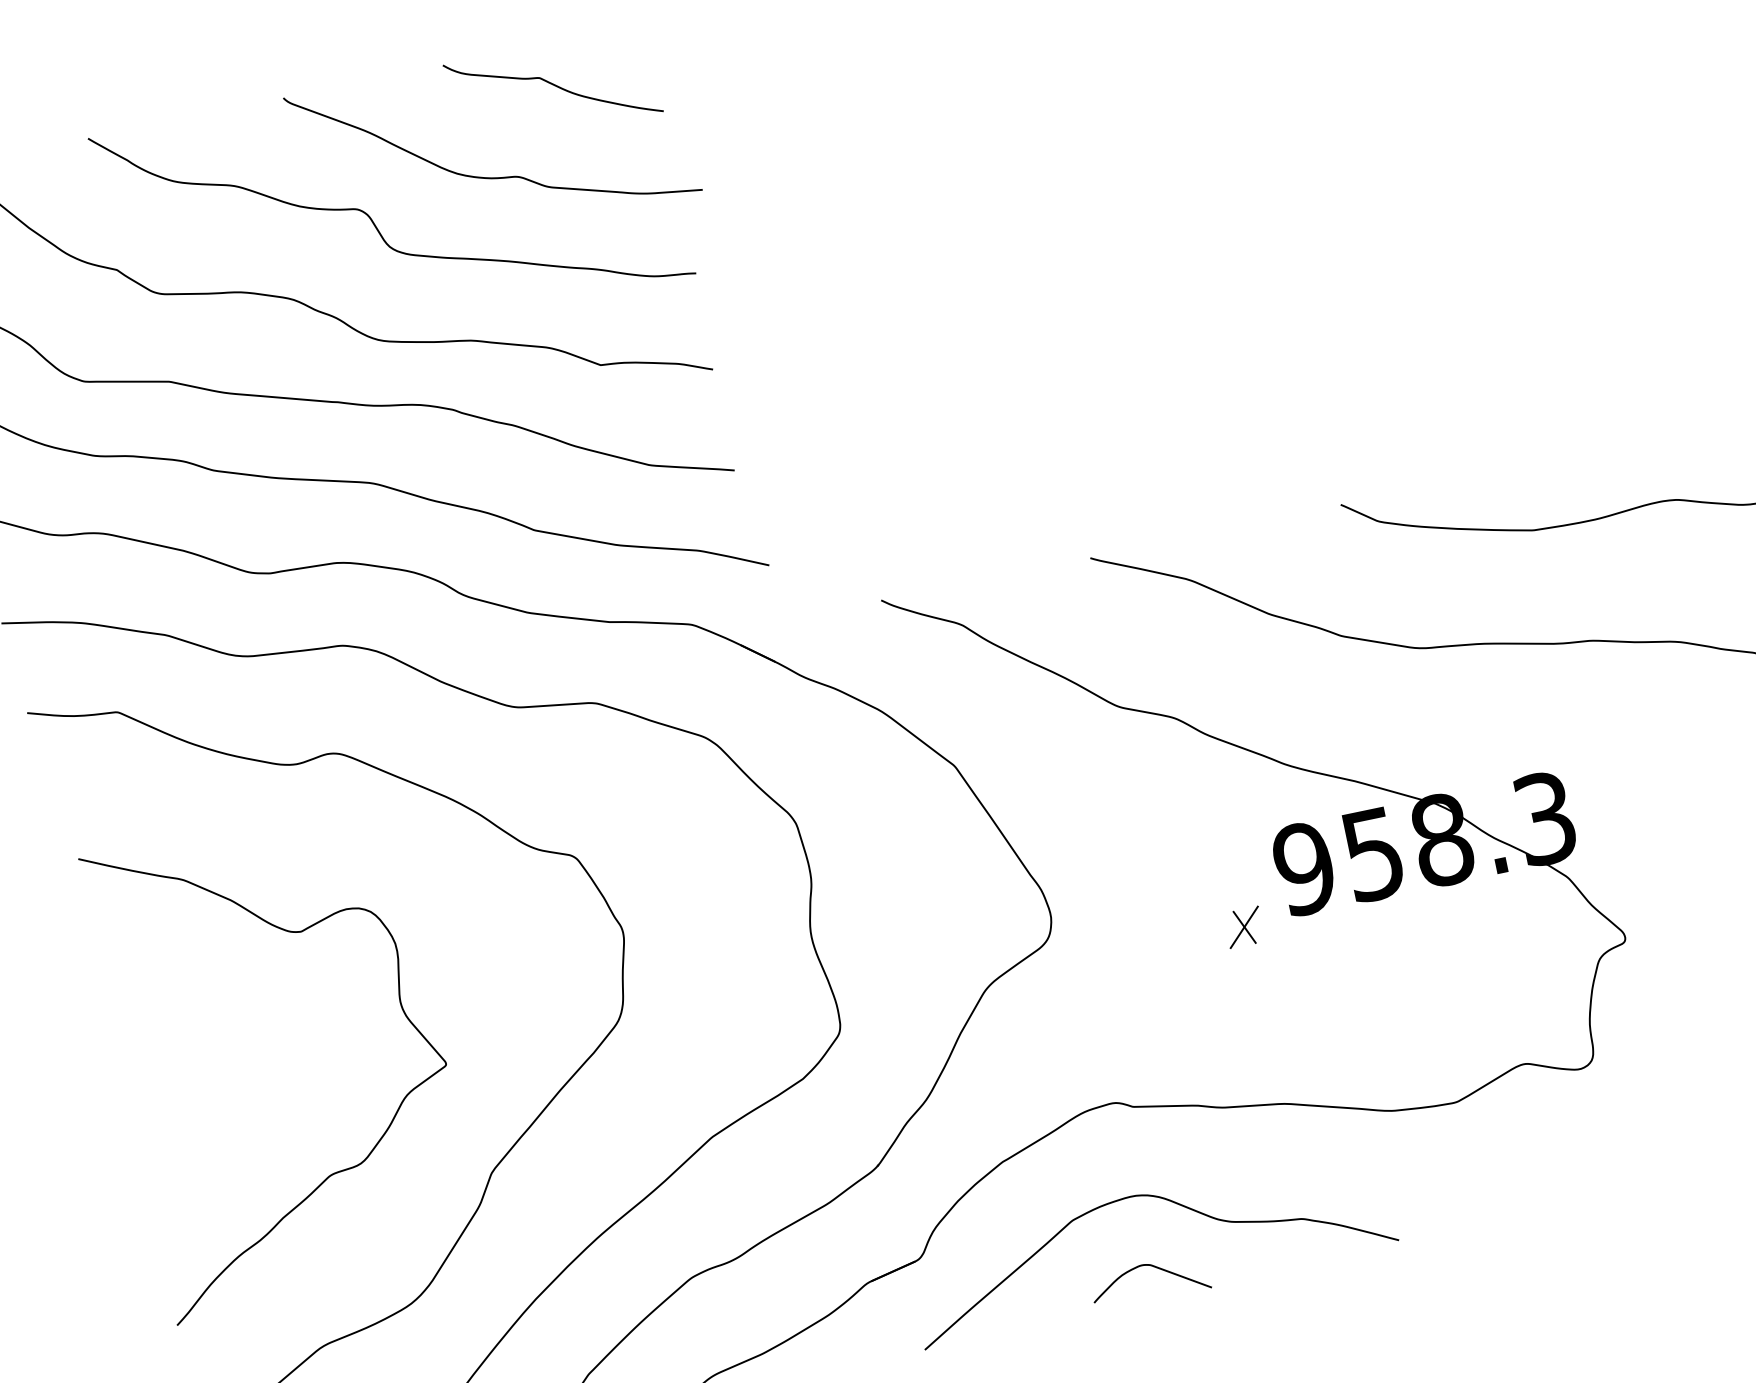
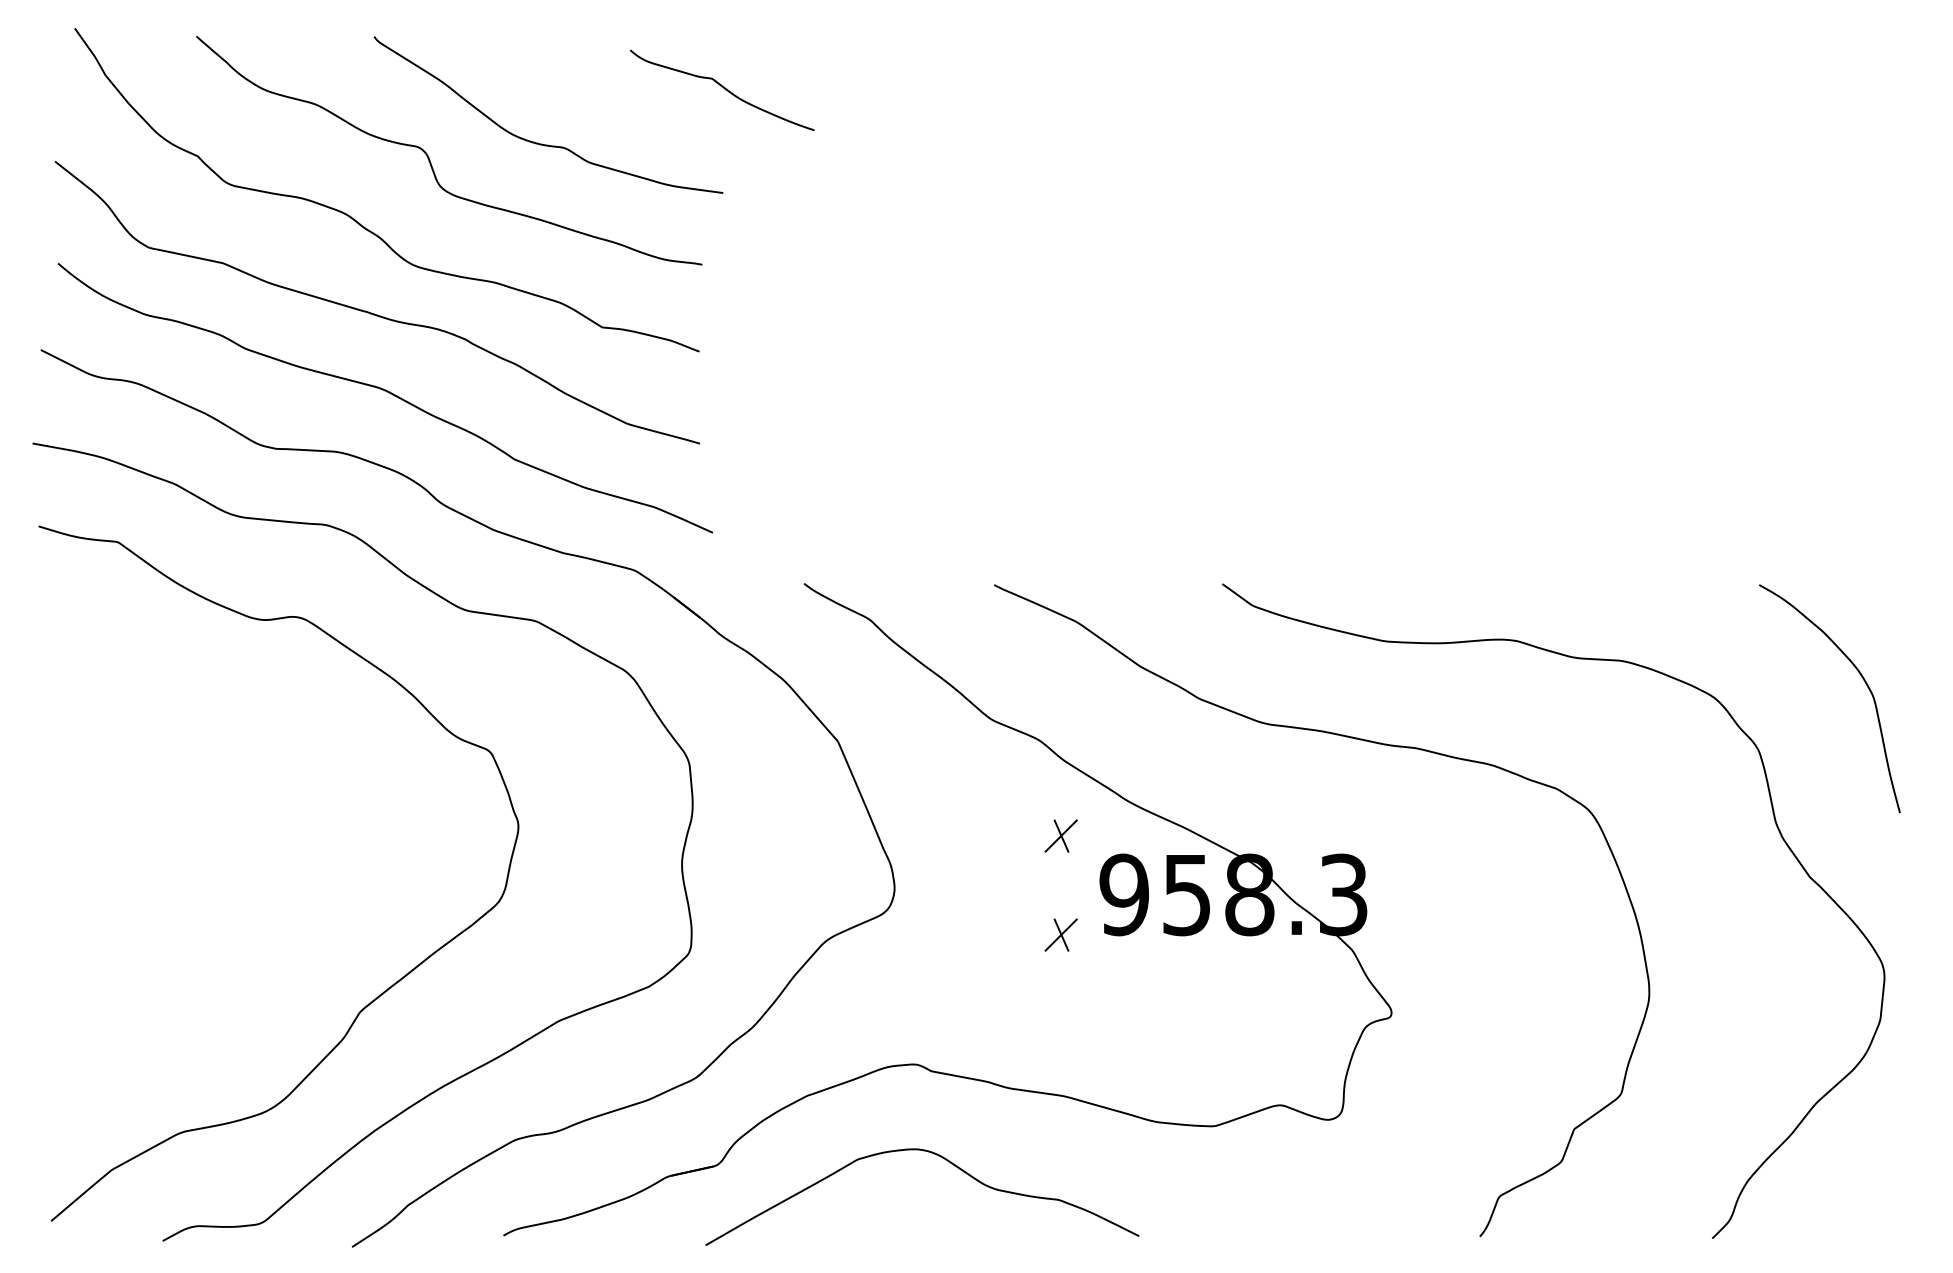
curve: (554, 86) -> (723, 88), moved
part: (1220, 818) -> (1060, 835), added
curve: (335, 1171) -> (224, 982), removed
curve: (1154, 1267) -> (920, 1215), removed

